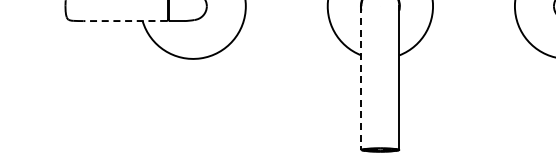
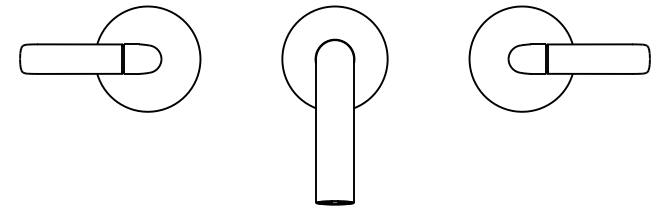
line: (124, 20) -> (79, 73), dashed -> solid
line: (361, 77) -> (316, 130), dashed -> solid

